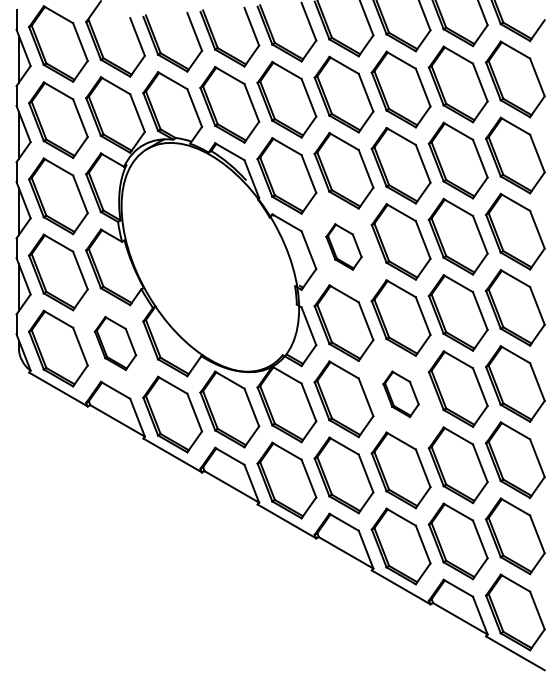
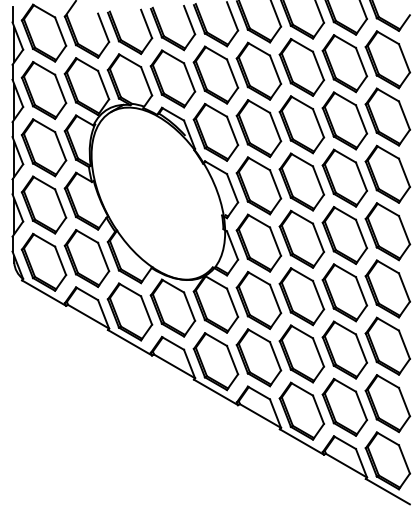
part: (343, 246) -> (258, 185), size x1.67
part: (115, 343) -> (86, 258), size x1.43
part: (400, 394) -> (301, 296), size x1.67

